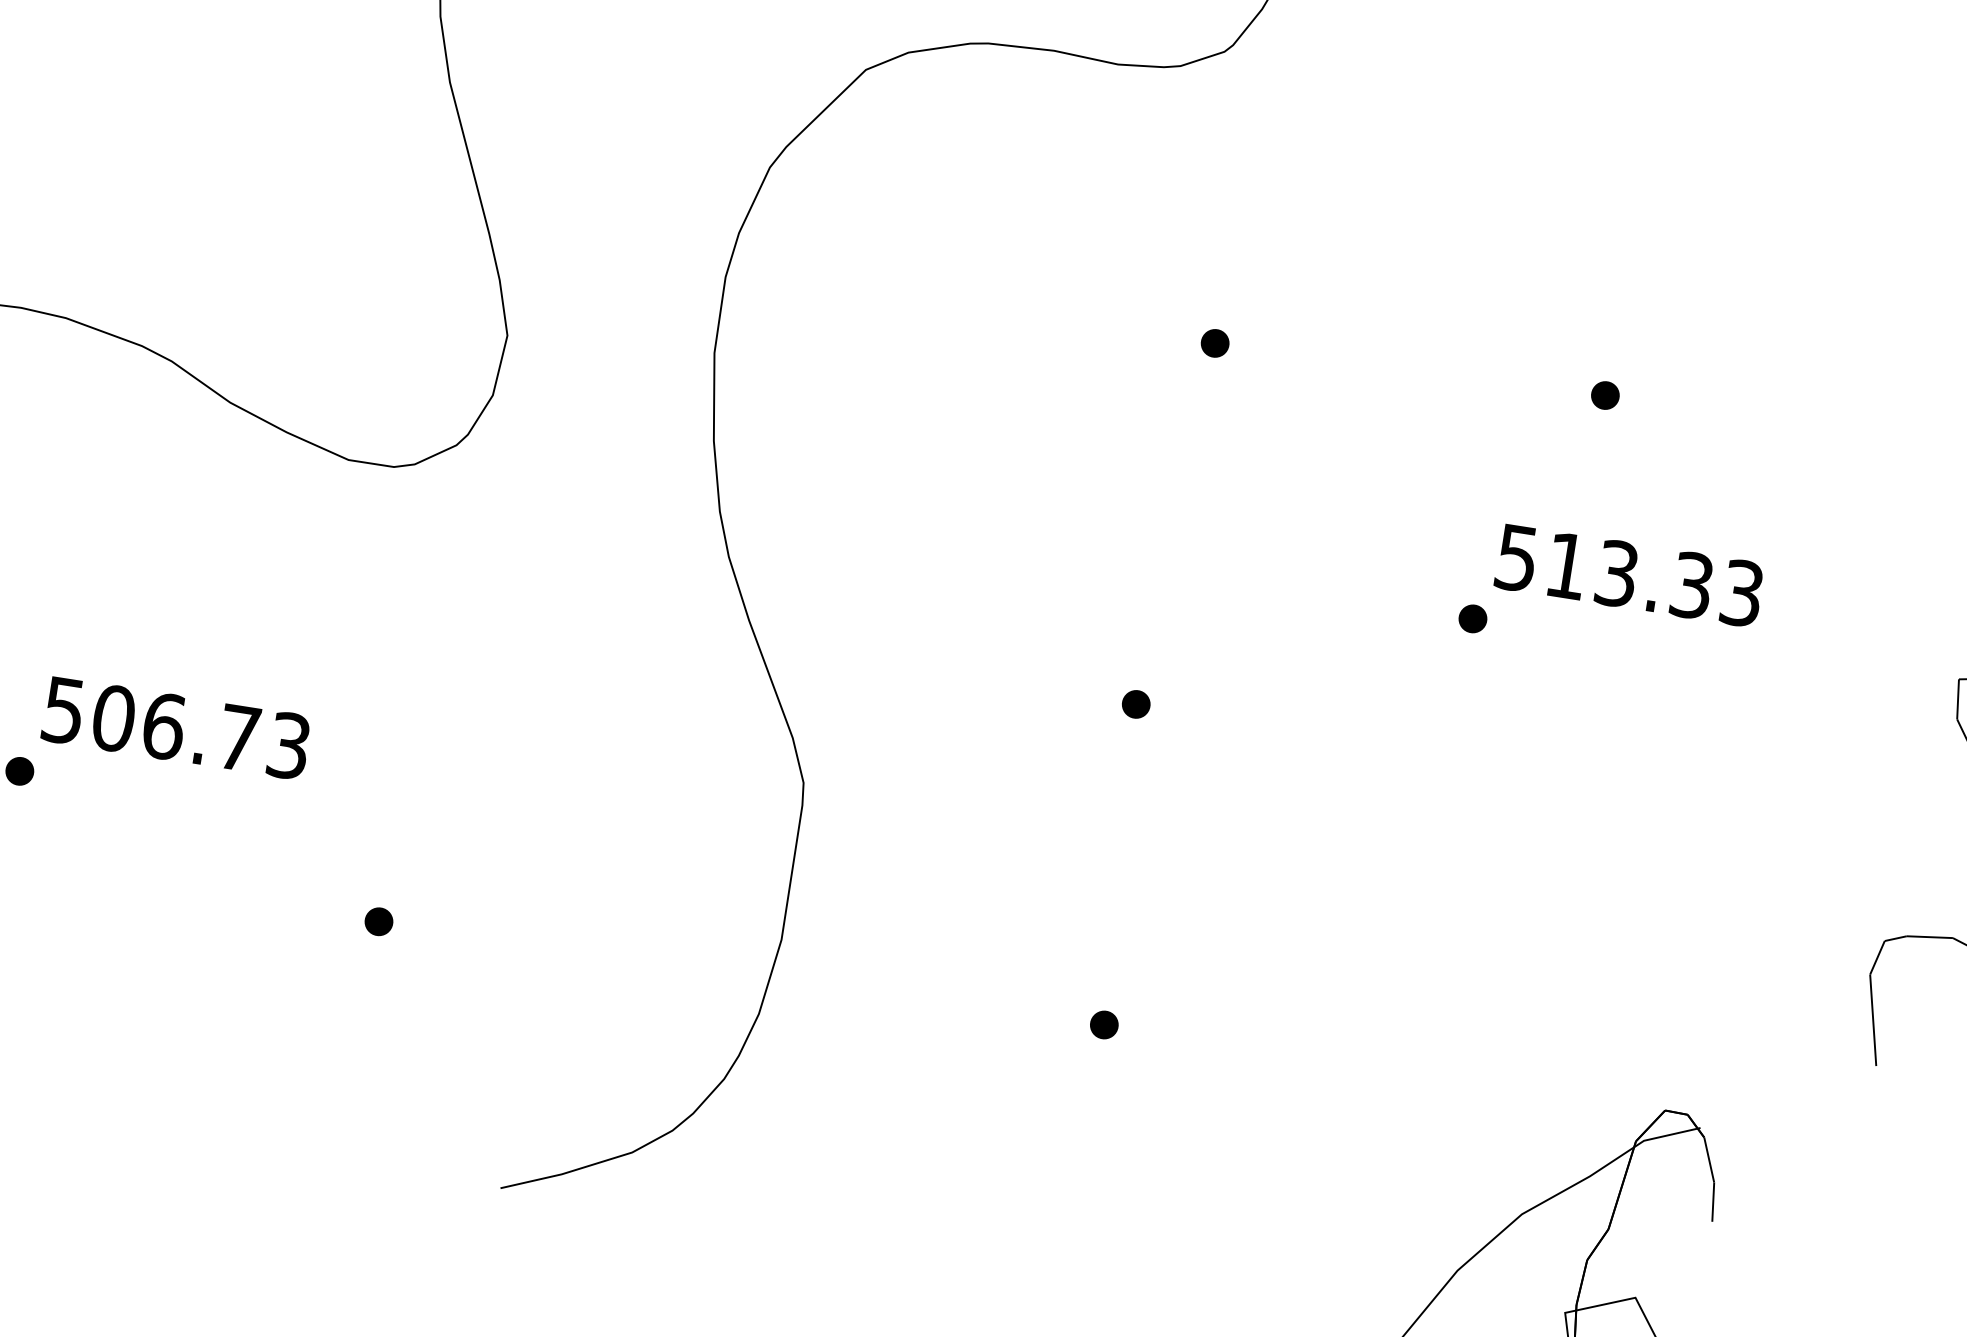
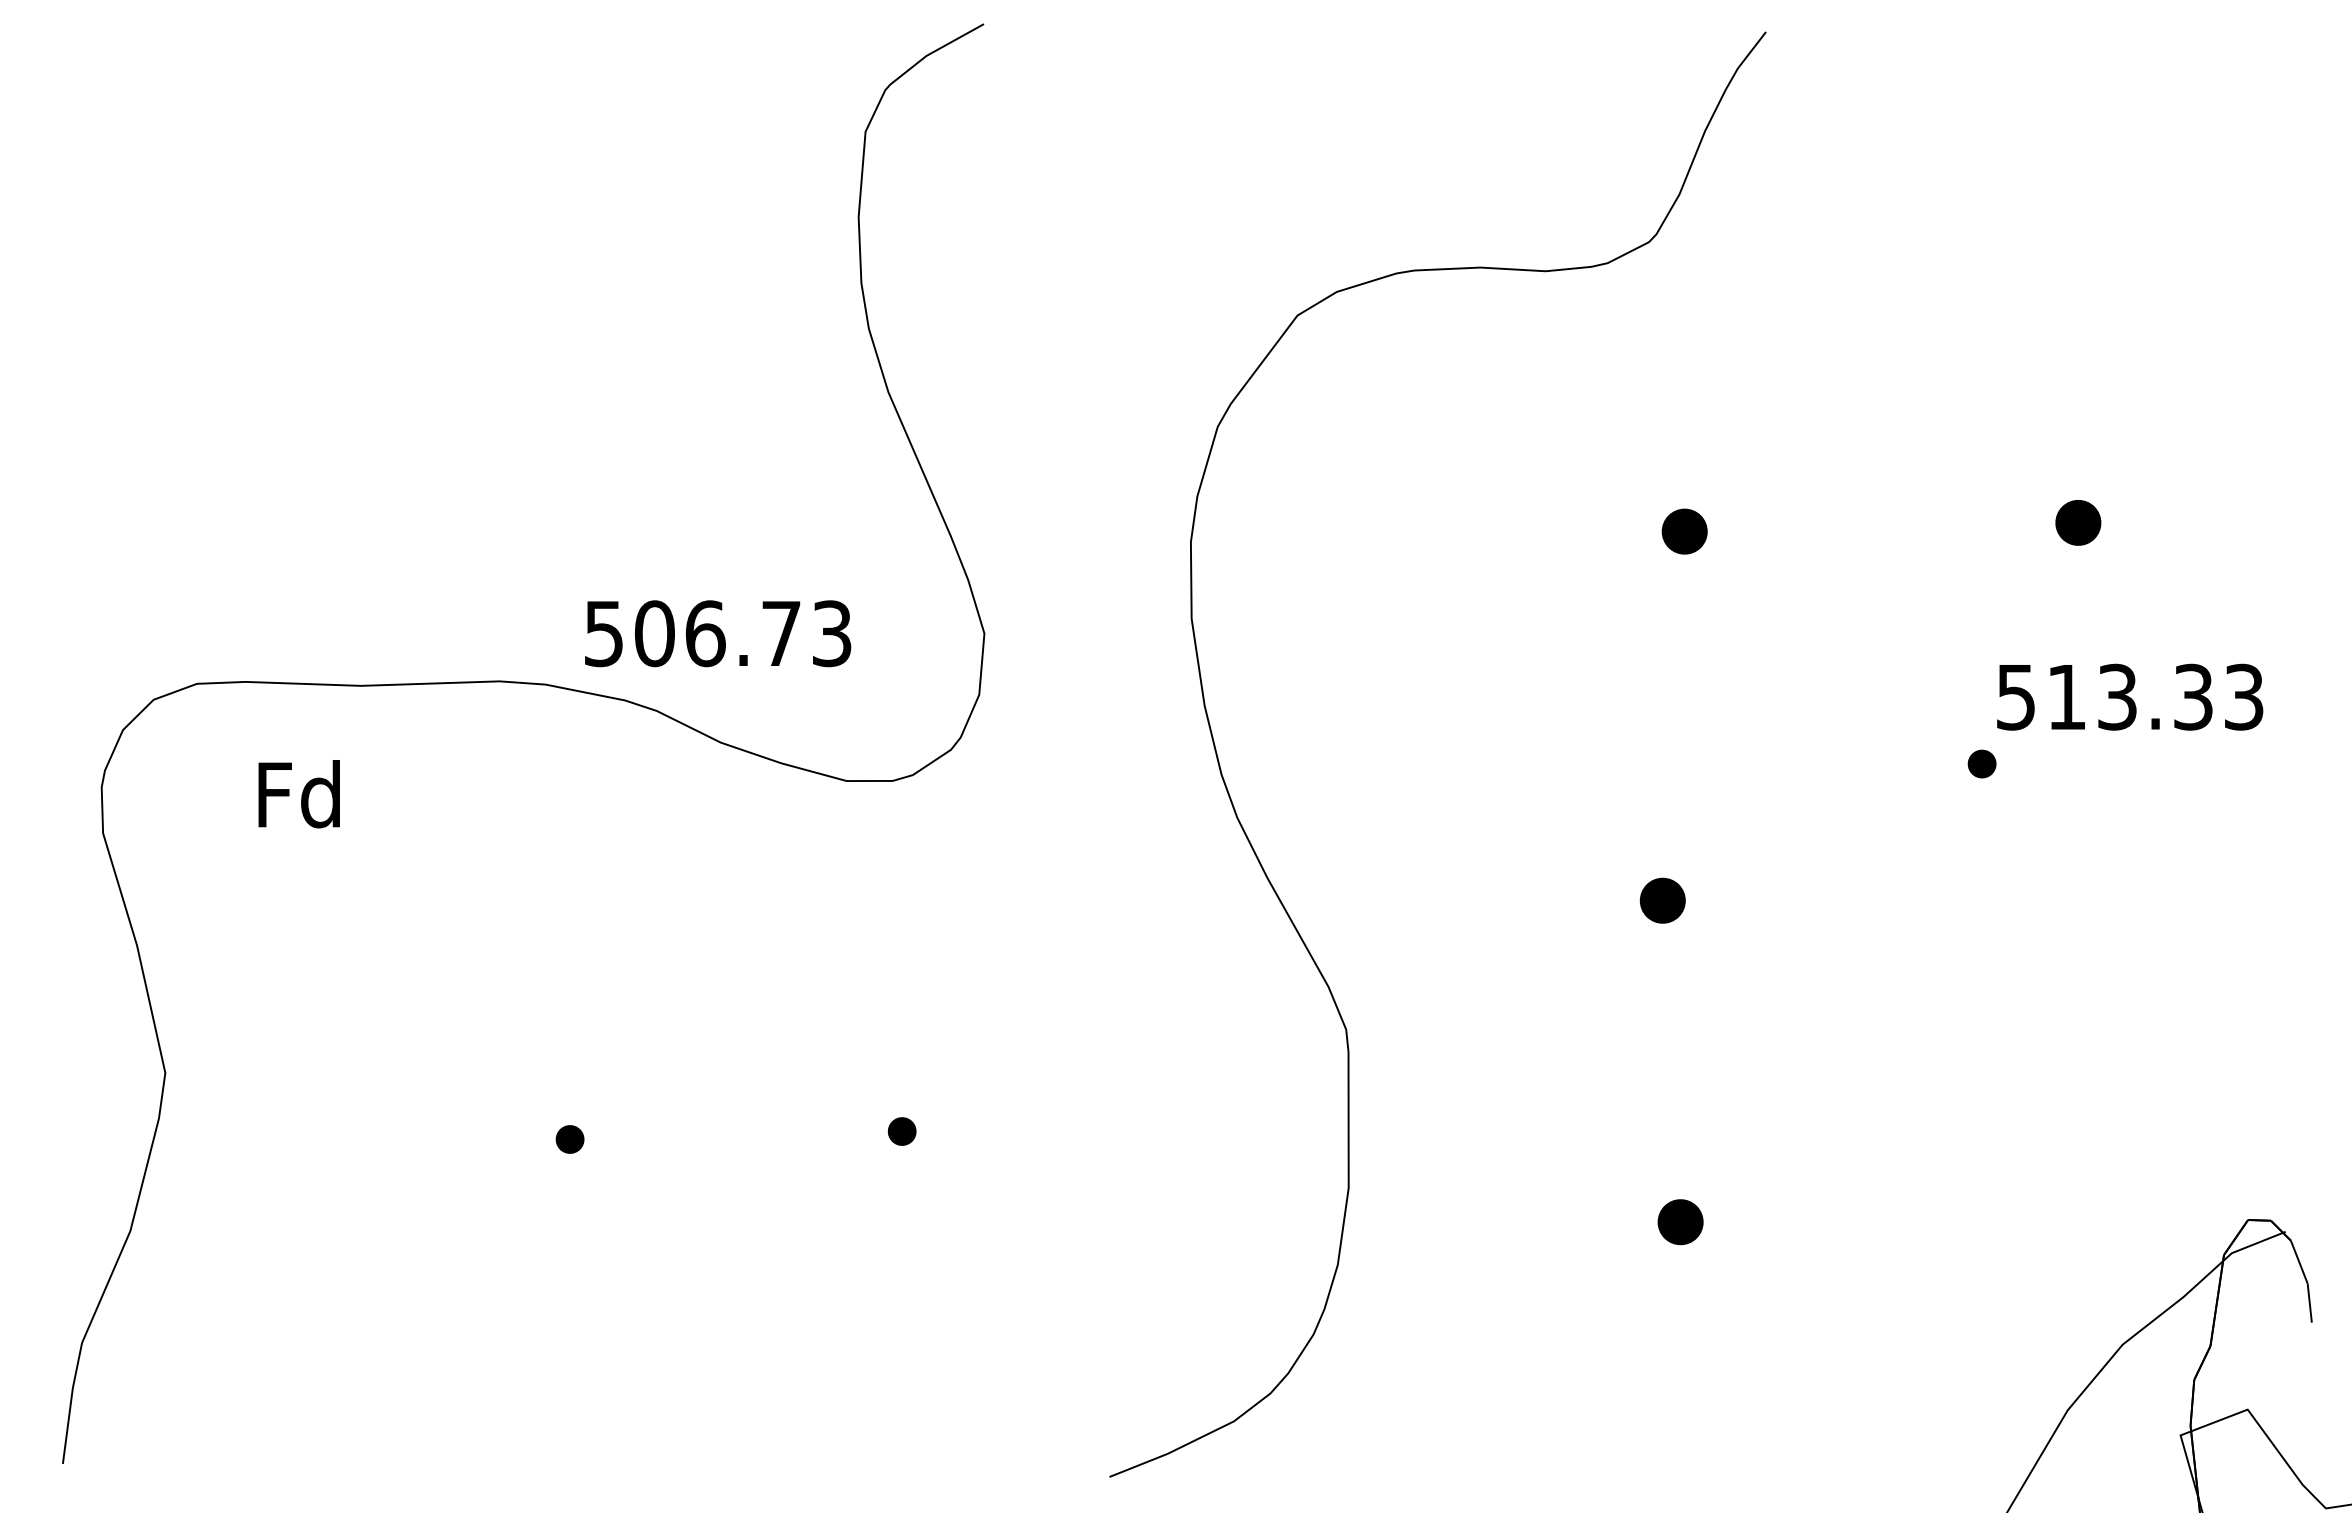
part: (1214, 343) -> (1684, 531), size x1.6
part: (1605, 395) -> (2078, 522), size x1.6
part: (1136, 704) -> (1662, 900), size x1.6
text: (176, 728) -> (718, 633), moved
part: (378, 921) -> (901, 1131), moved
part: (1104, 1025) -> (1680, 1222), size x1.6

